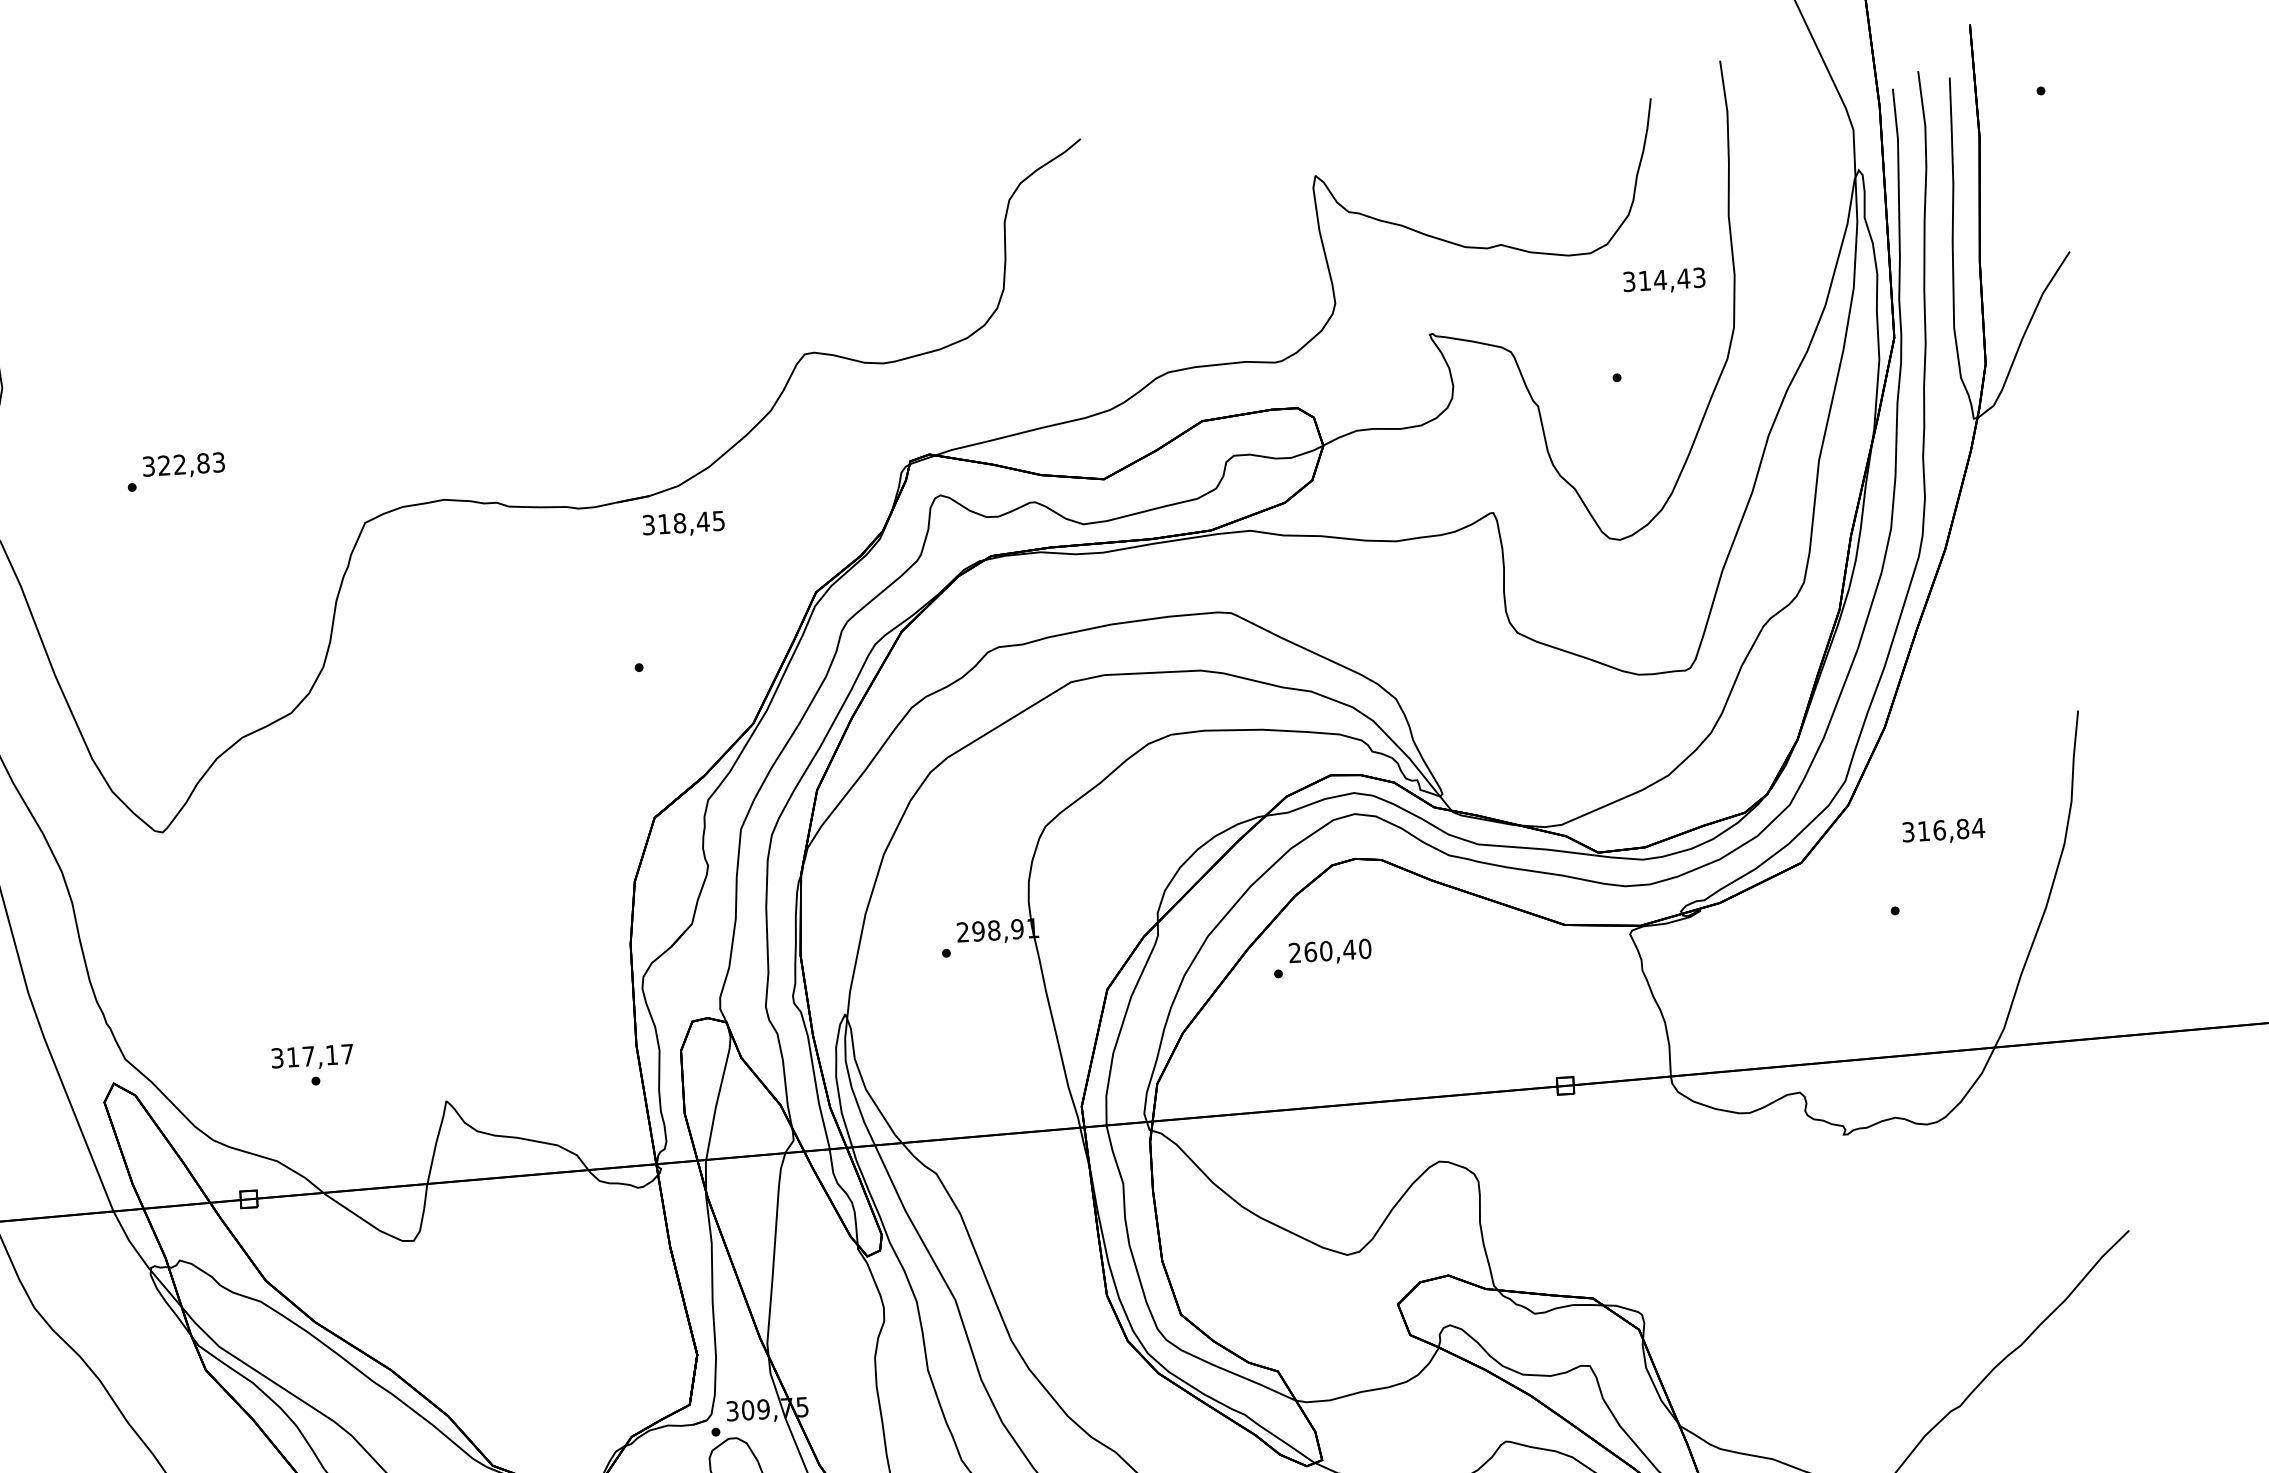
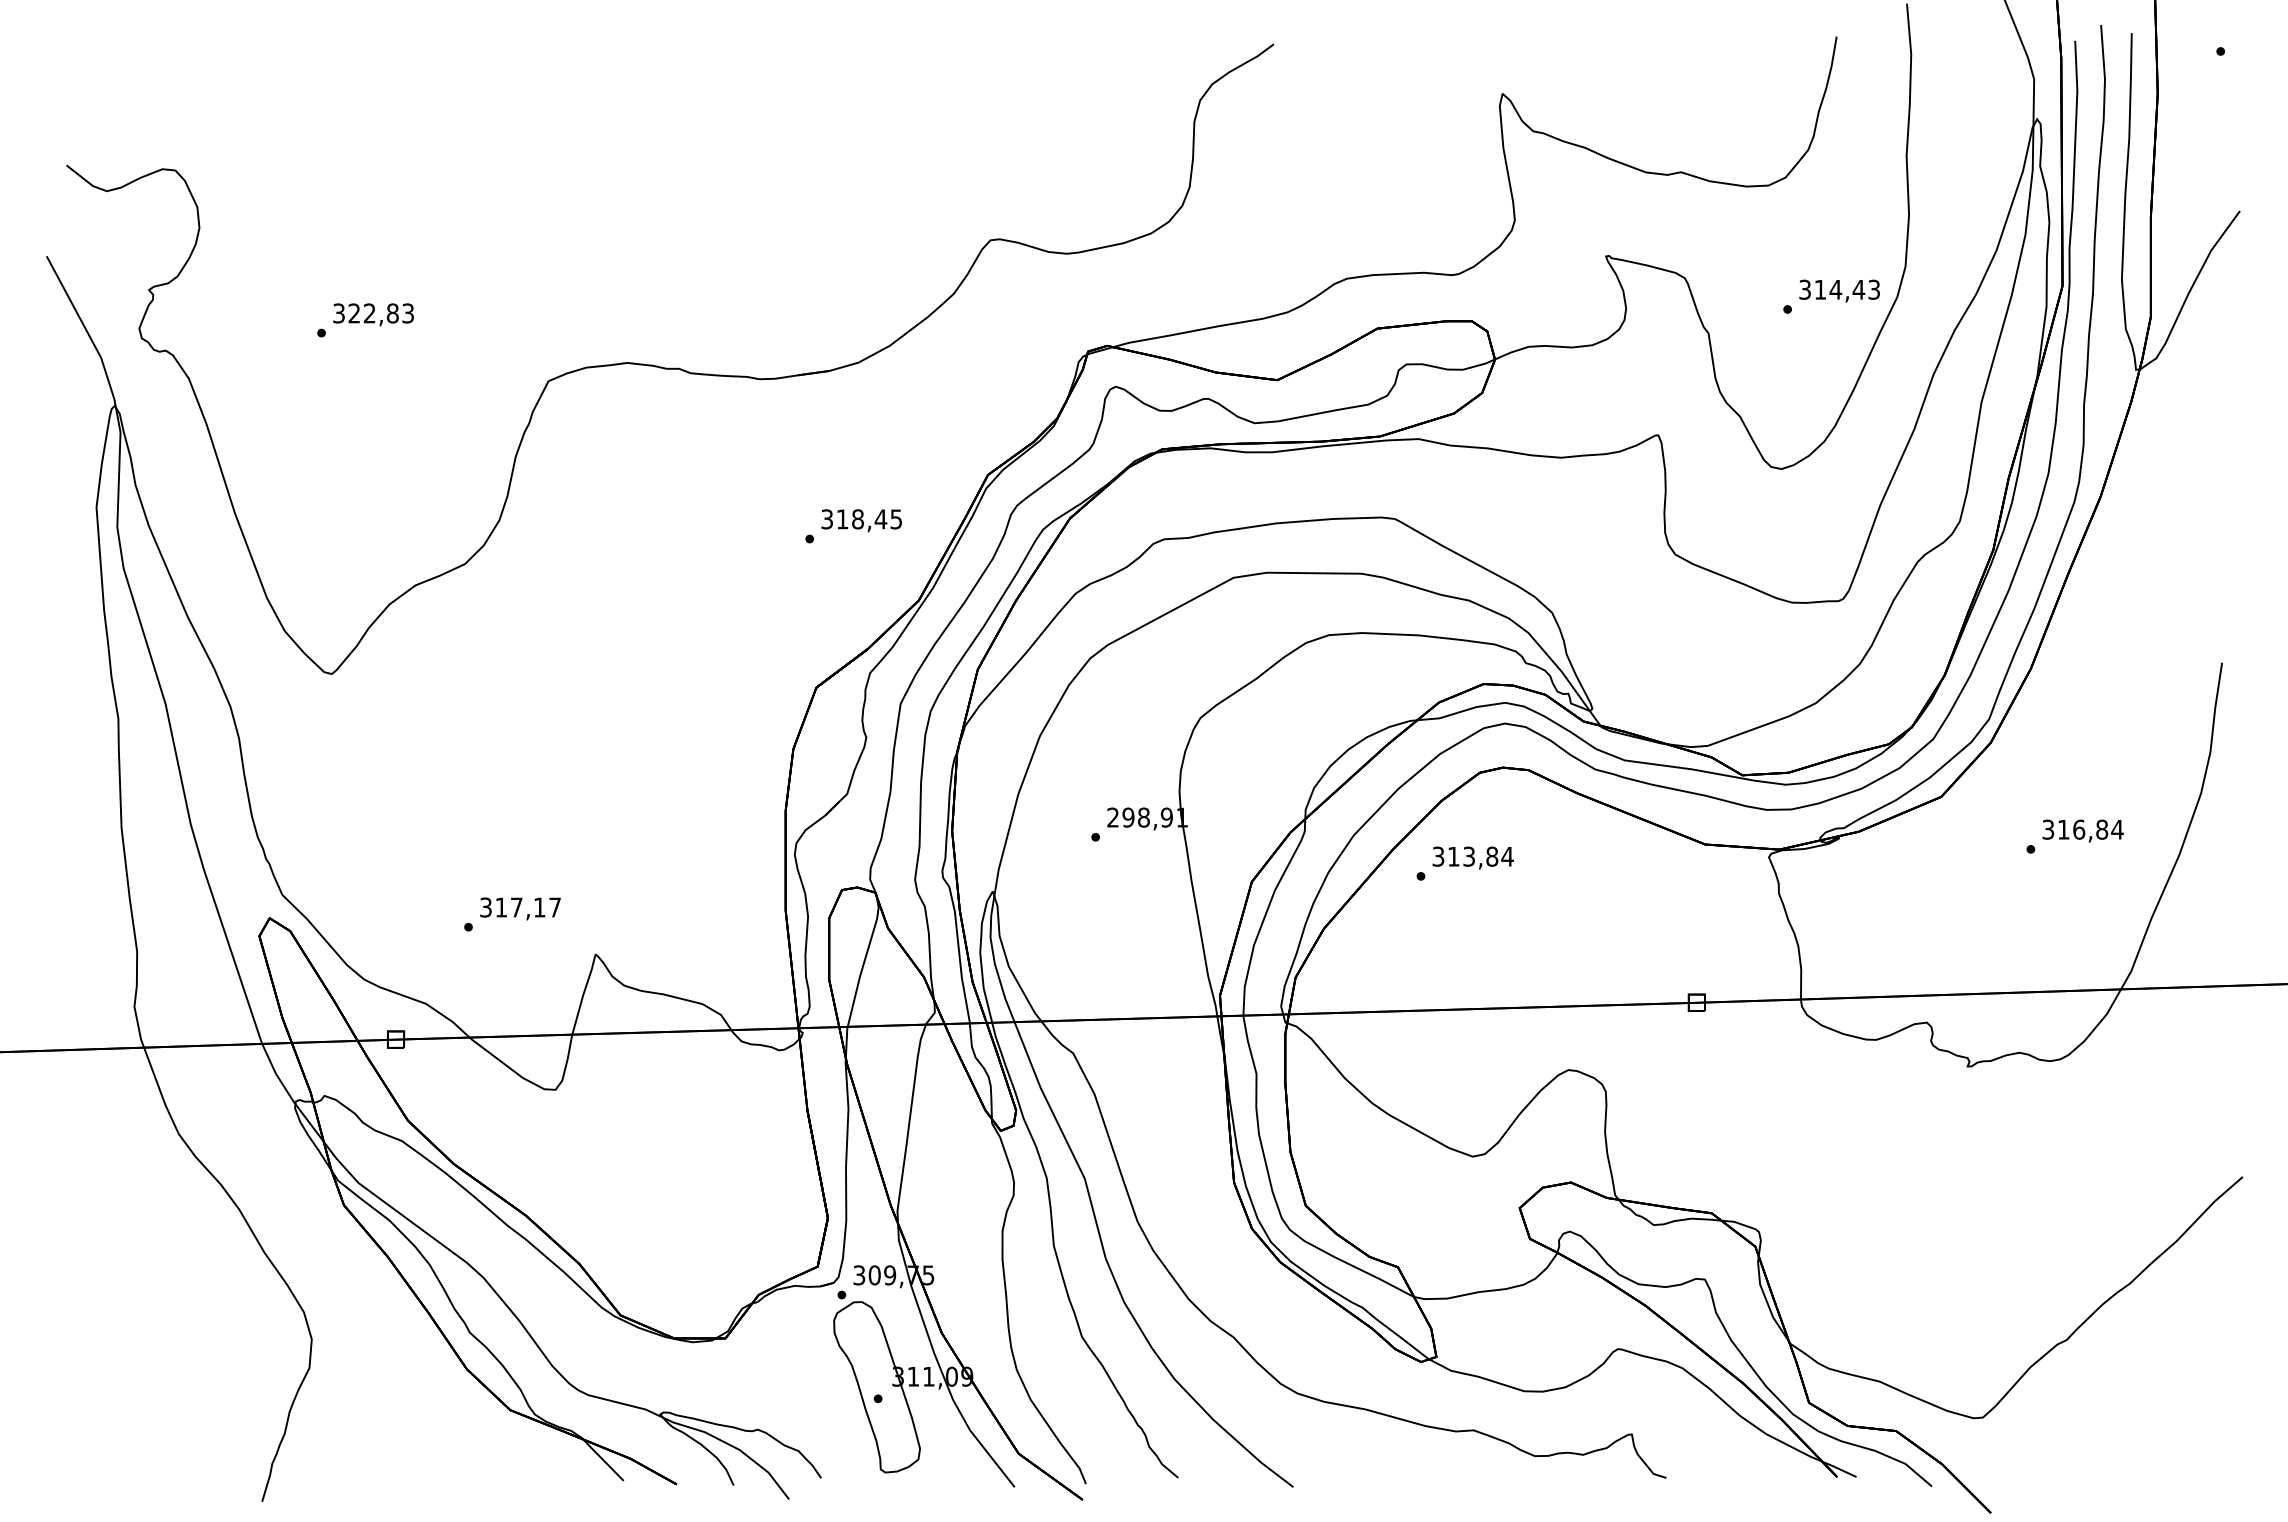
text: (1664, 280) -> (1839, 290), moved
text: (683, 524) -> (861, 520), moved
text: (1943, 830) -> (2082, 830), moved
text: (1329, 950) -> (1472, 856), 260,40 -> 313,84
text: (312, 1057) -> (520, 908), moved

